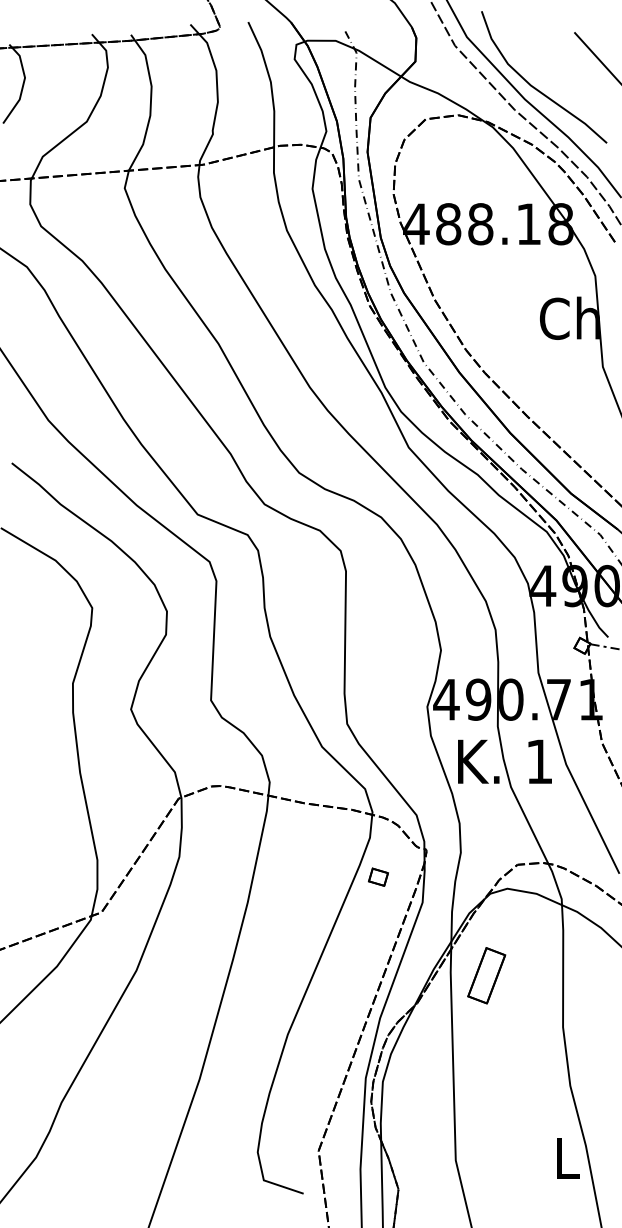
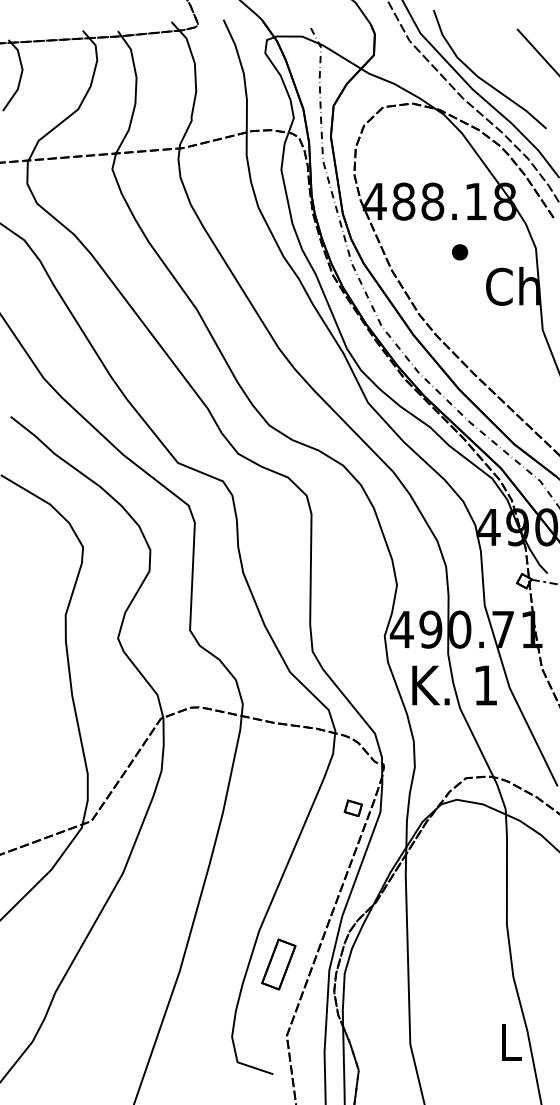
part: (510, 280) -> (459, 252), added
part: (378, 876) -> (353, 807), moved
part: (486, 975) -> (278, 964), moved

